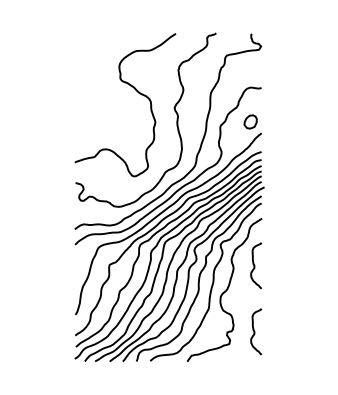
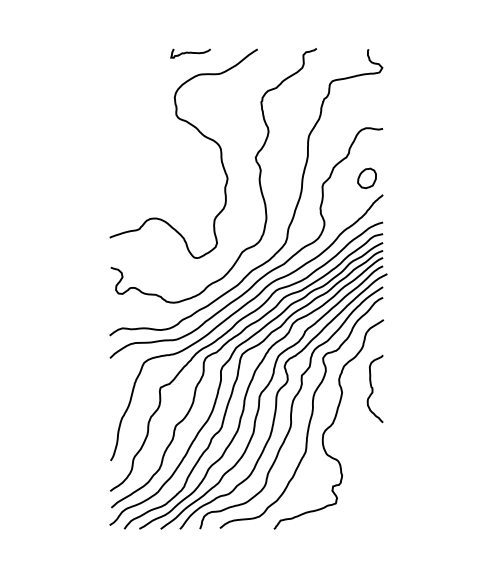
curve: (130, 36) -> (191, 53), added
curve: (255, 331) -> (374, 485), removed

